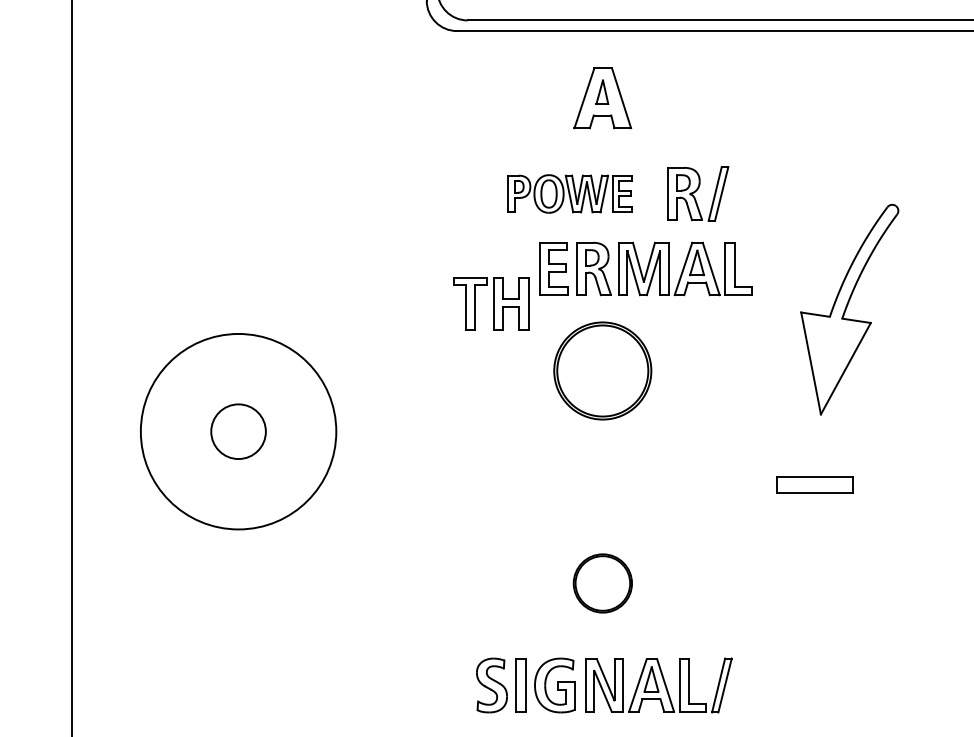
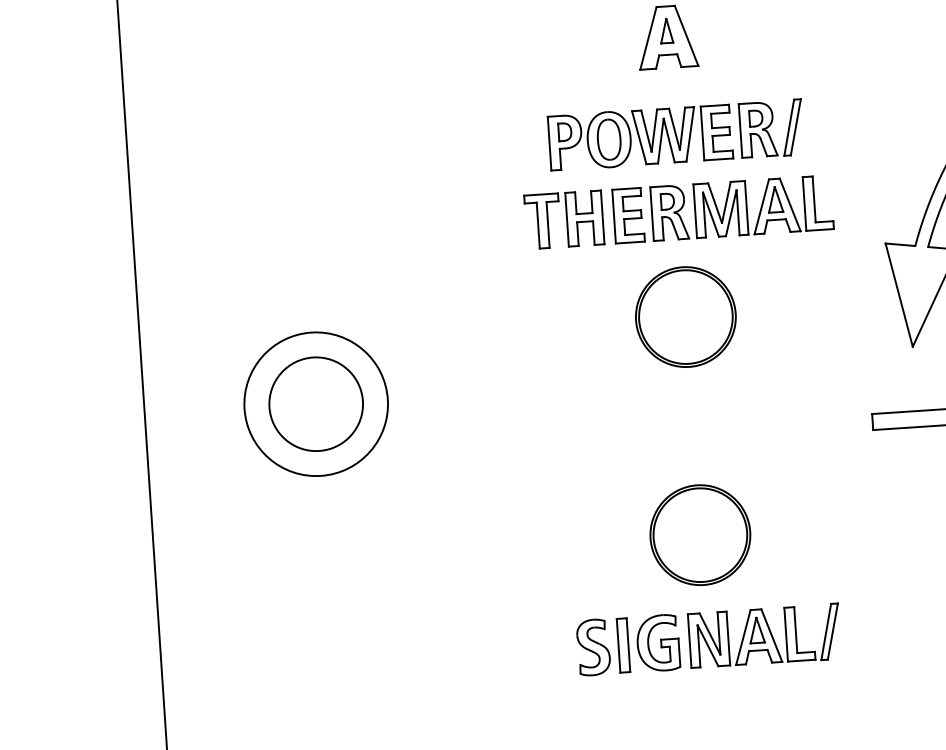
part: (570, 193) -> (640, 137), size x1.43
part: (491, 303) -> (564, 219), moved
circle: (238, 431) -> (316, 404), size x0.71
circle: (238, 431) -> (316, 404), size x1.67
part: (602, 583) -> (700, 535), size x1.67

